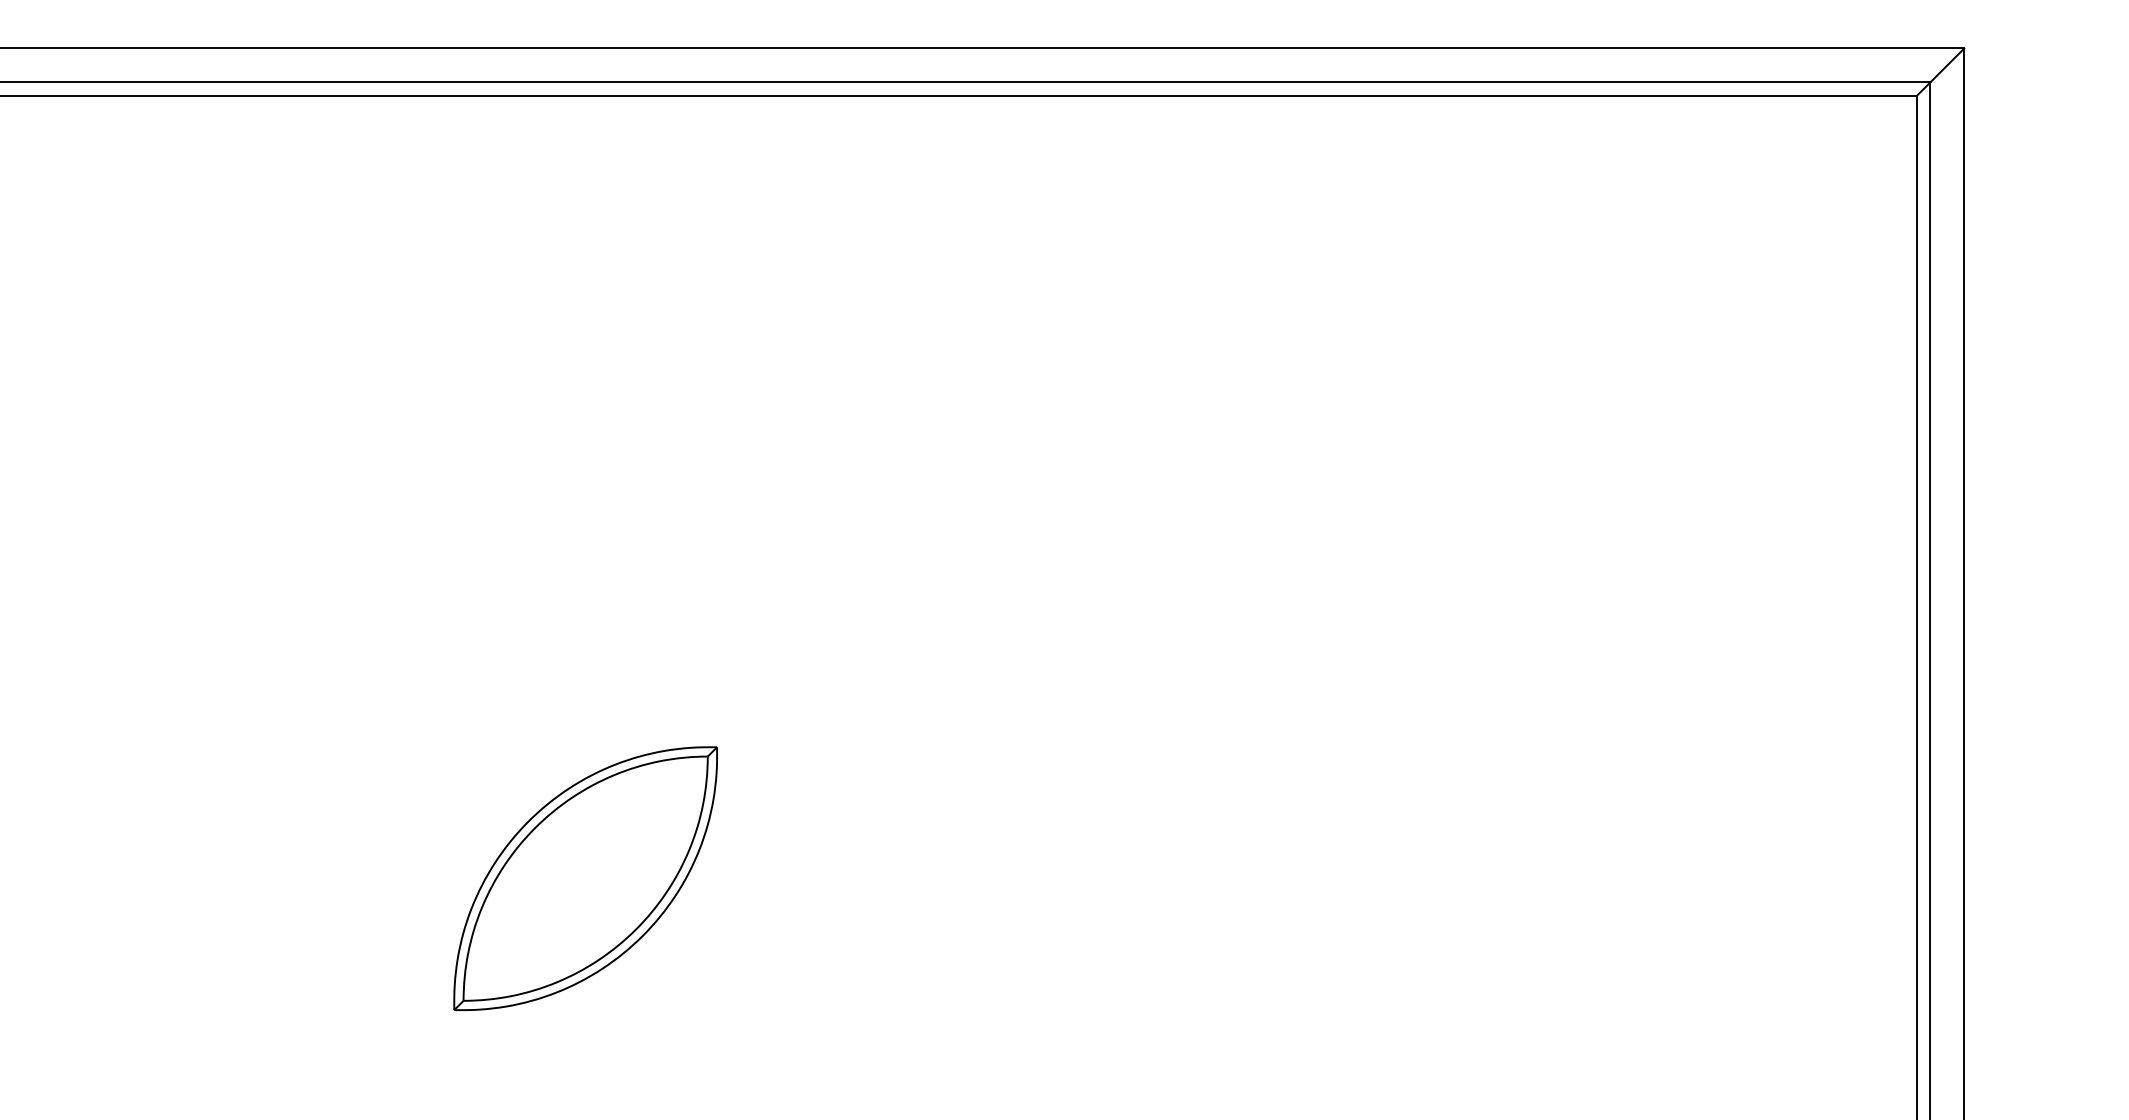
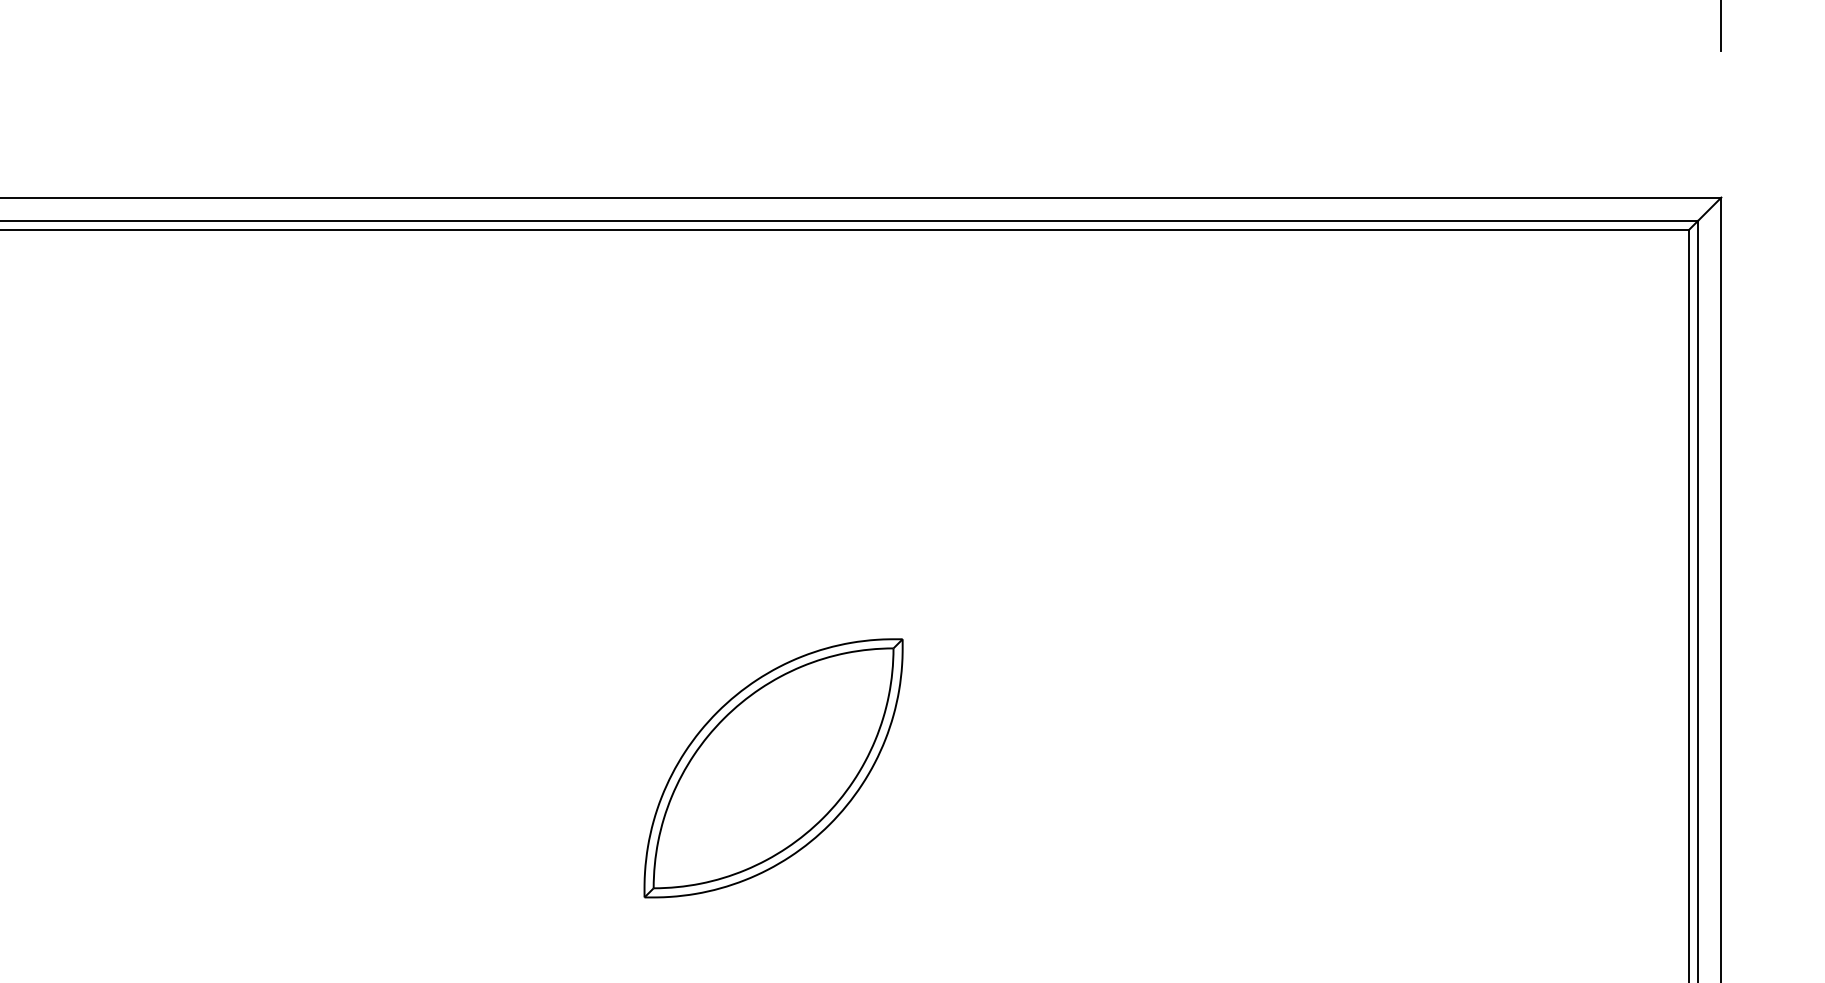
part: (585, 878) -> (773, 768), size x1.43

